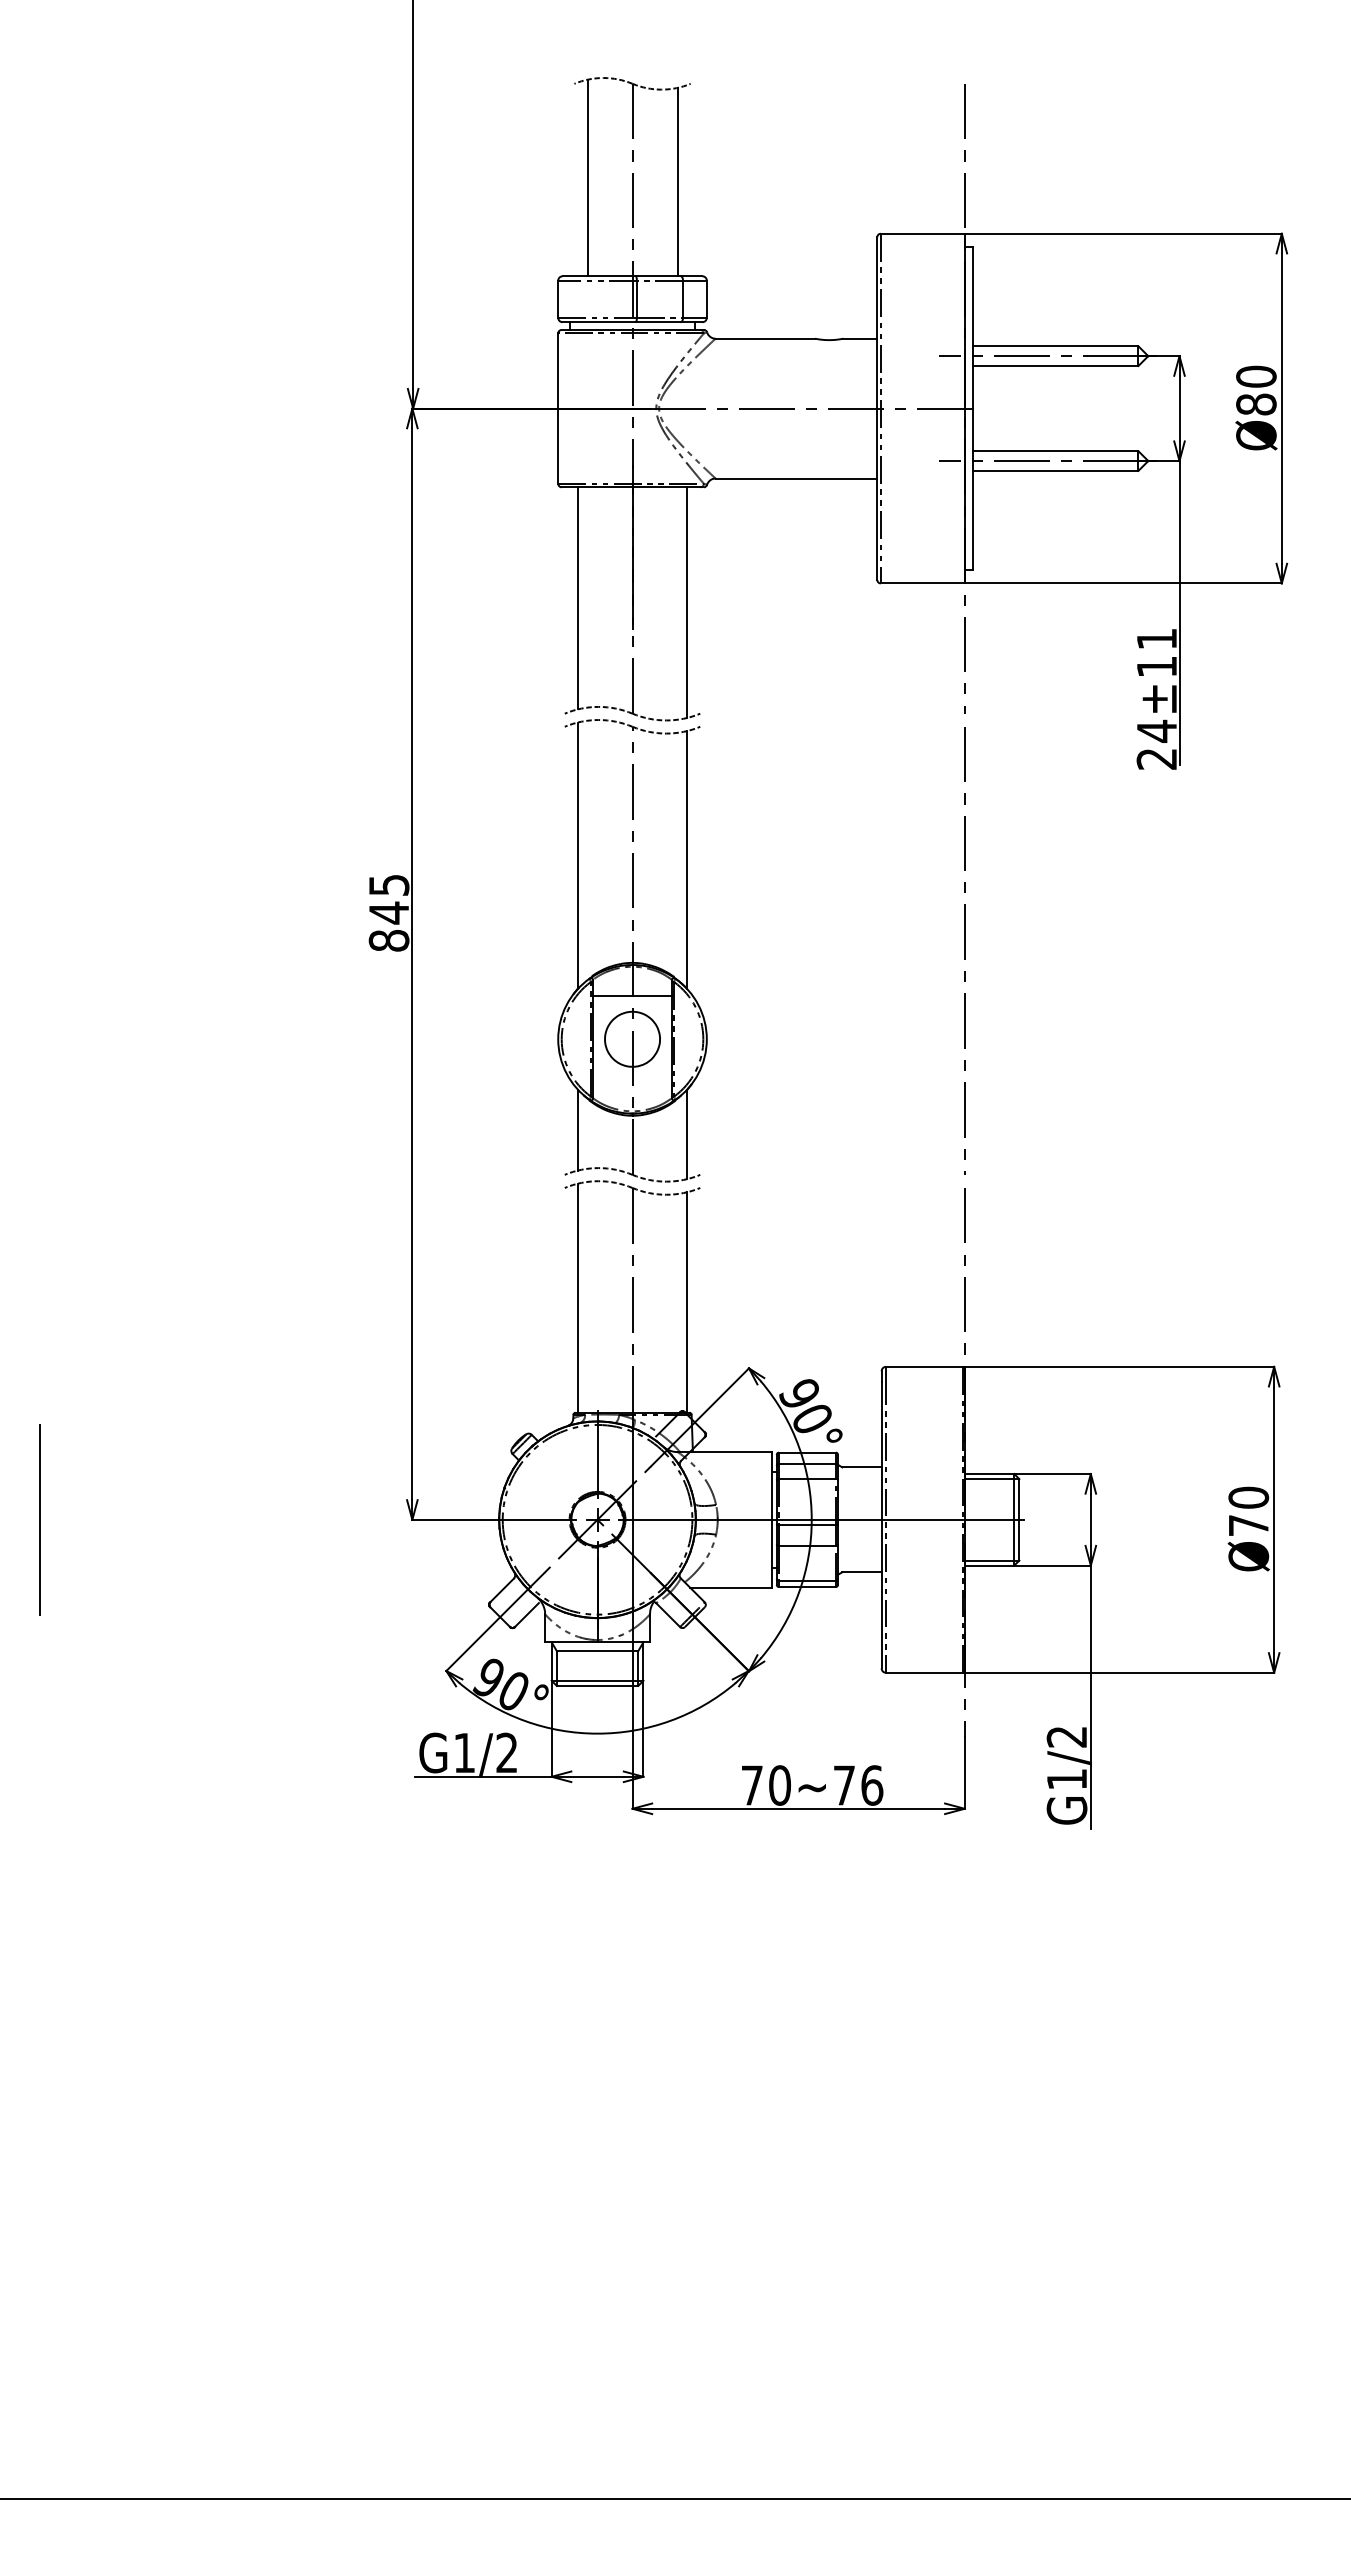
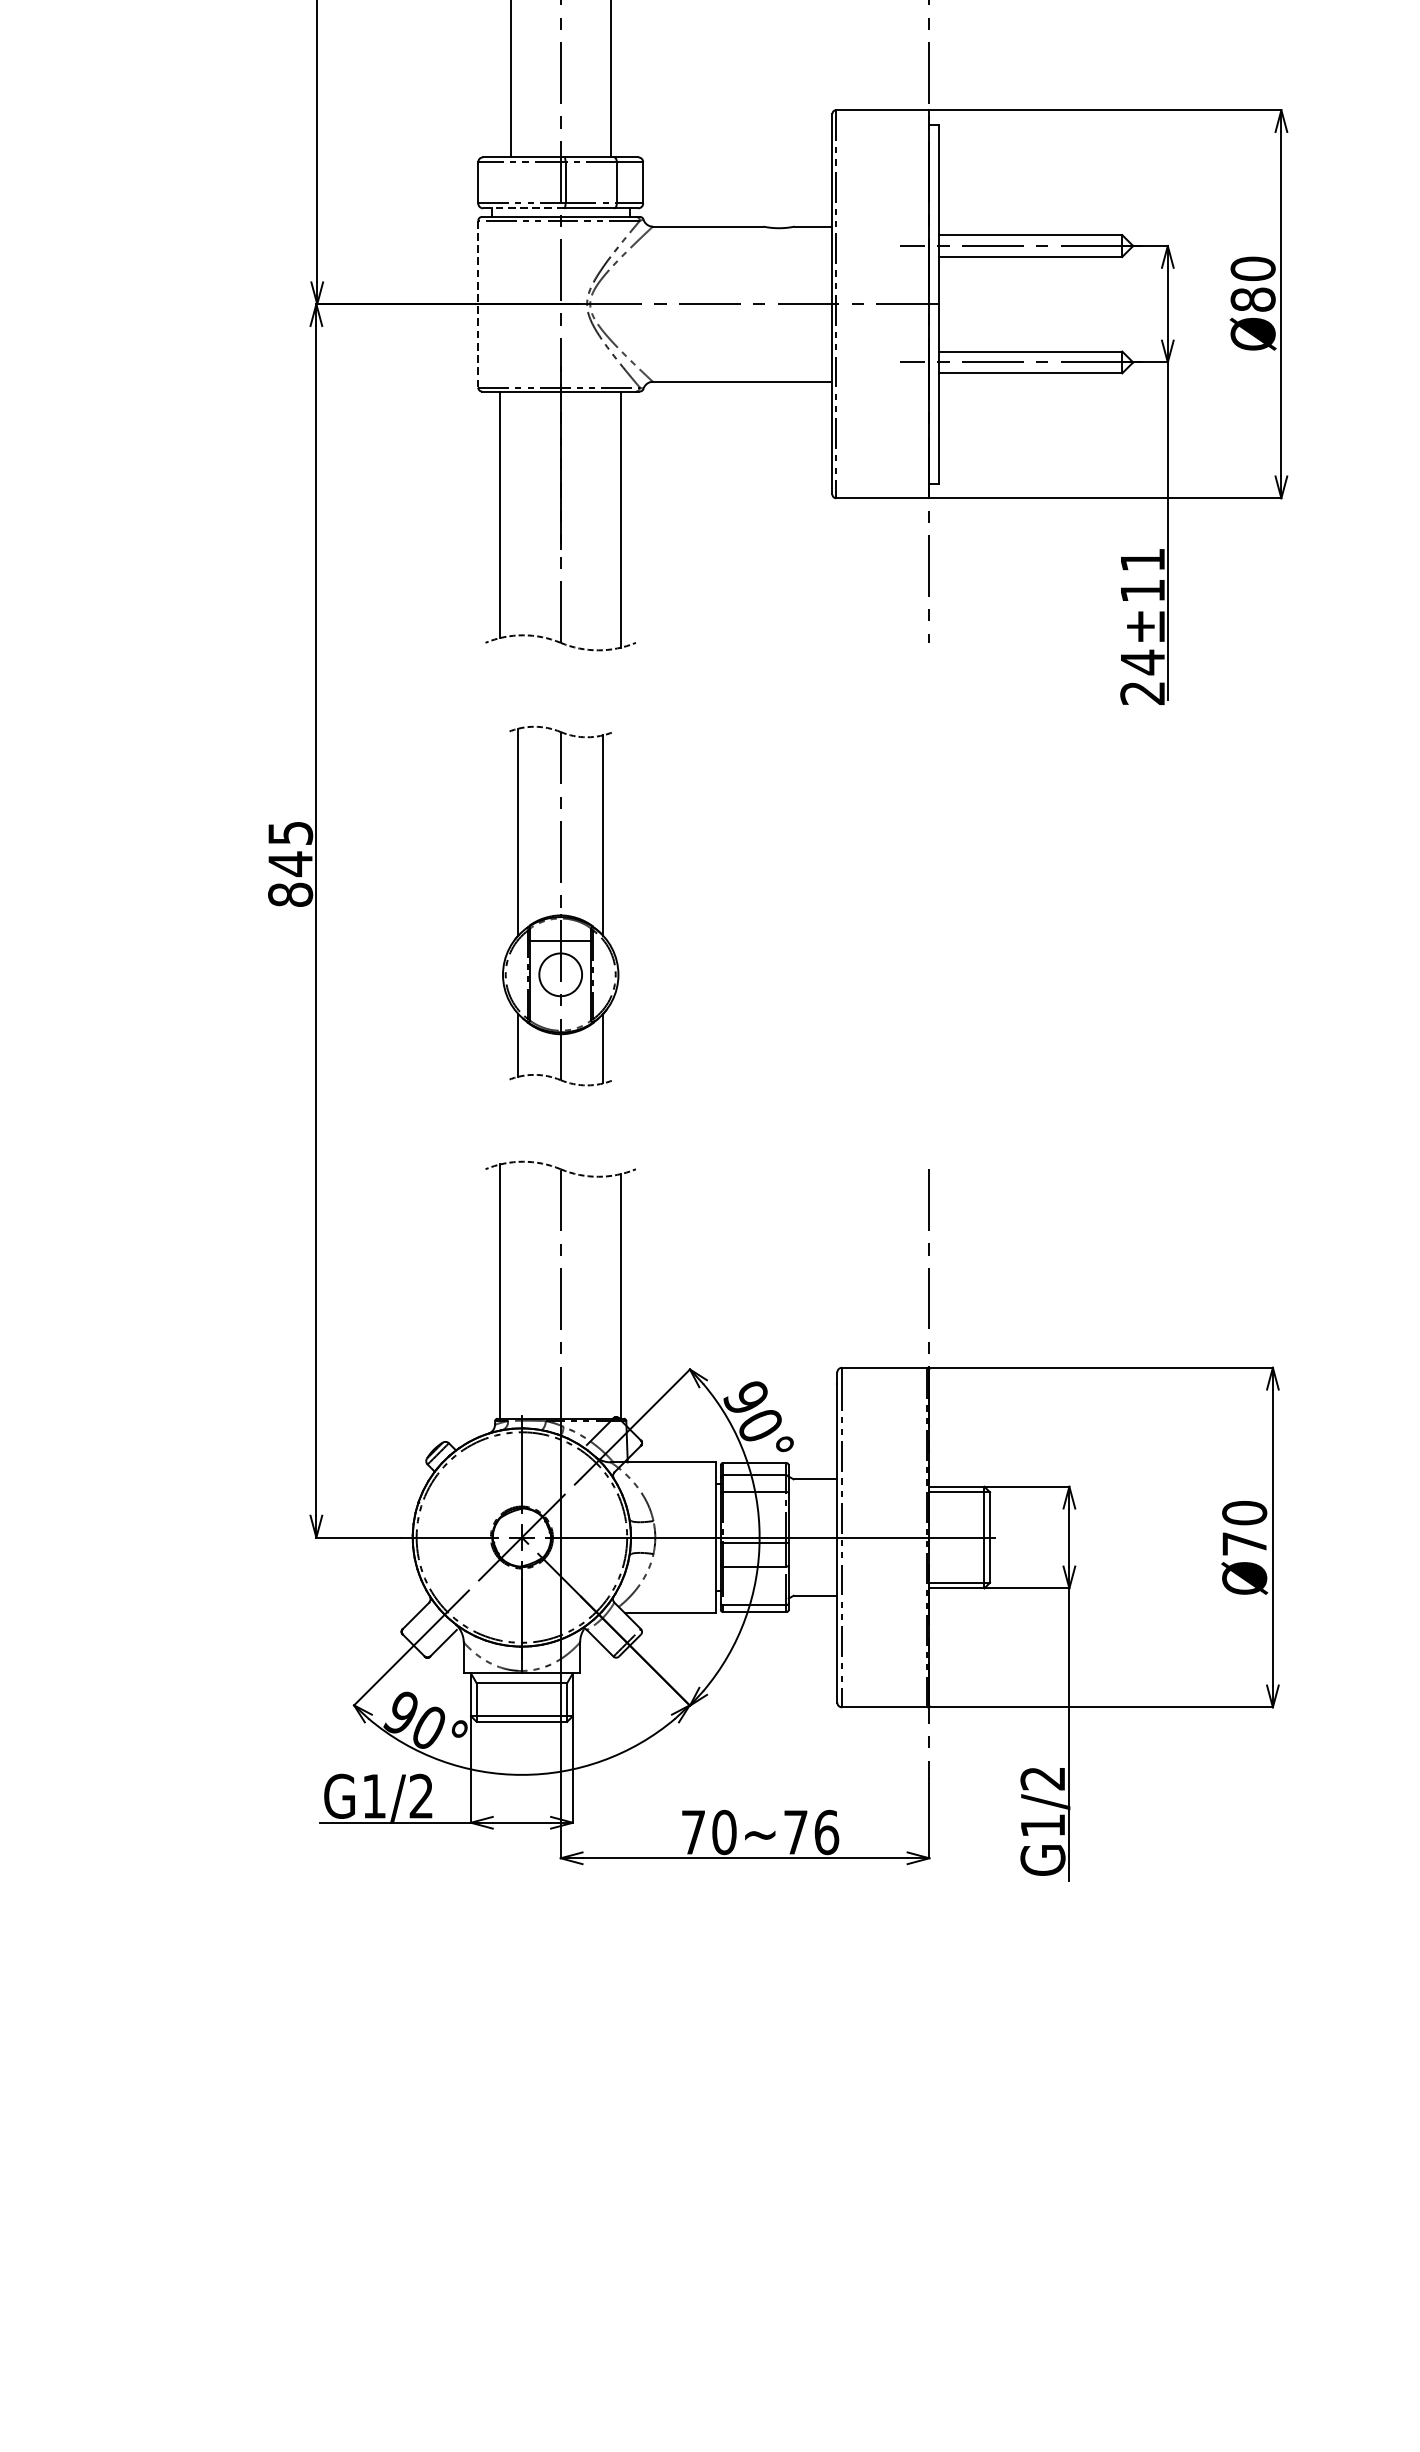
line: (599, 322) -> (524, 208), solid -> dashed
line: (558, 409) -> (478, 305), solid -> dashed
part: (632, 950) -> (560, 905), size x0.7
line: (964, 950) -> (929, 905), removed

